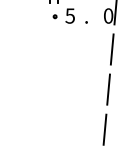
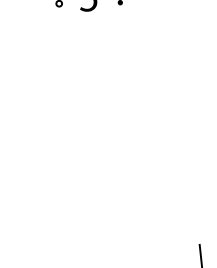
line: (111, 49) -> (177, 44), removed
line: (108, 89) -> (186, 120), removed
line: (104, 129) -> (193, 196), removed

